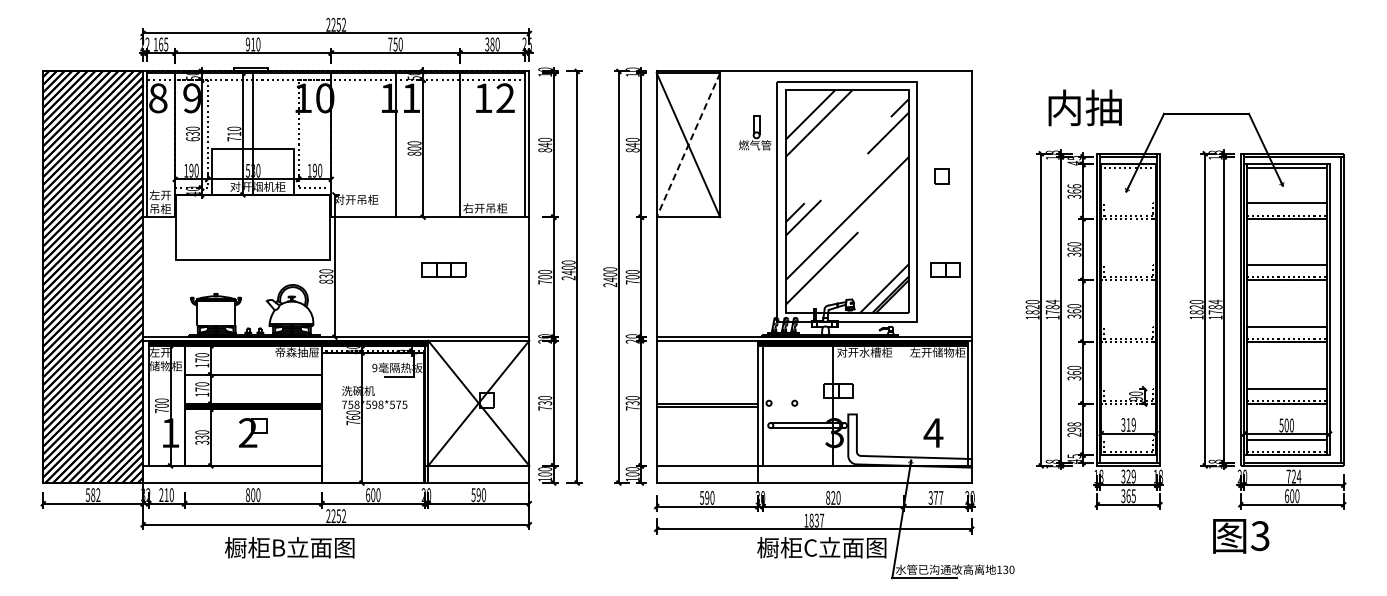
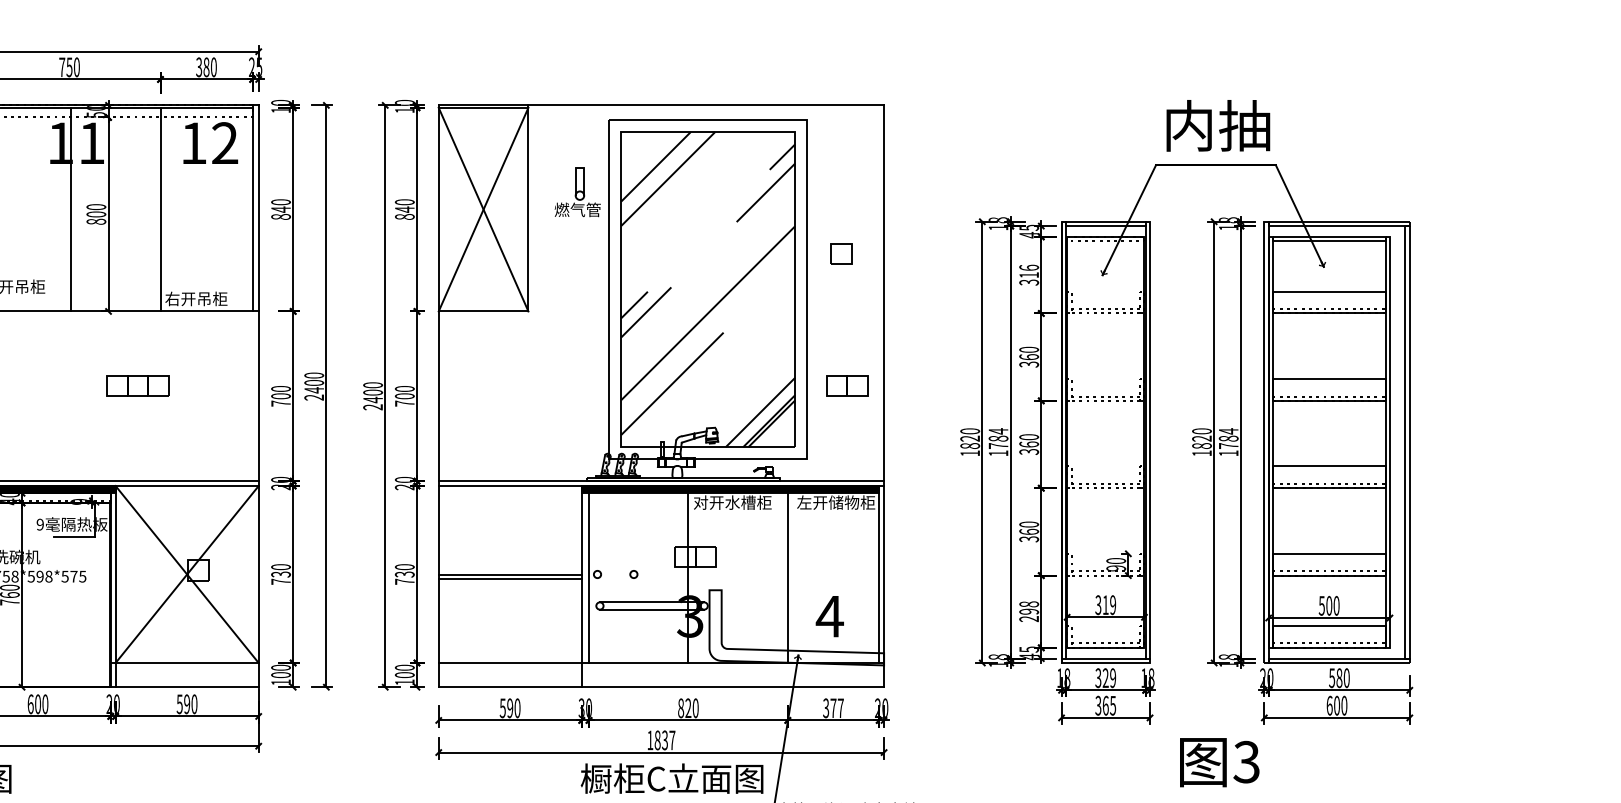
text: (1084, 107) -> (1217, 125), moved
line: (688, 145) -> (483, 210), dashed -> solid
text: (1074, 191) -> (1029, 275), 366 -> 316
line: (903, 402) -> (787, 573), added
text: (1293, 476) -> (1338, 677), 724 -> 580
text: (1241, 536) -> (1220, 762), moved

